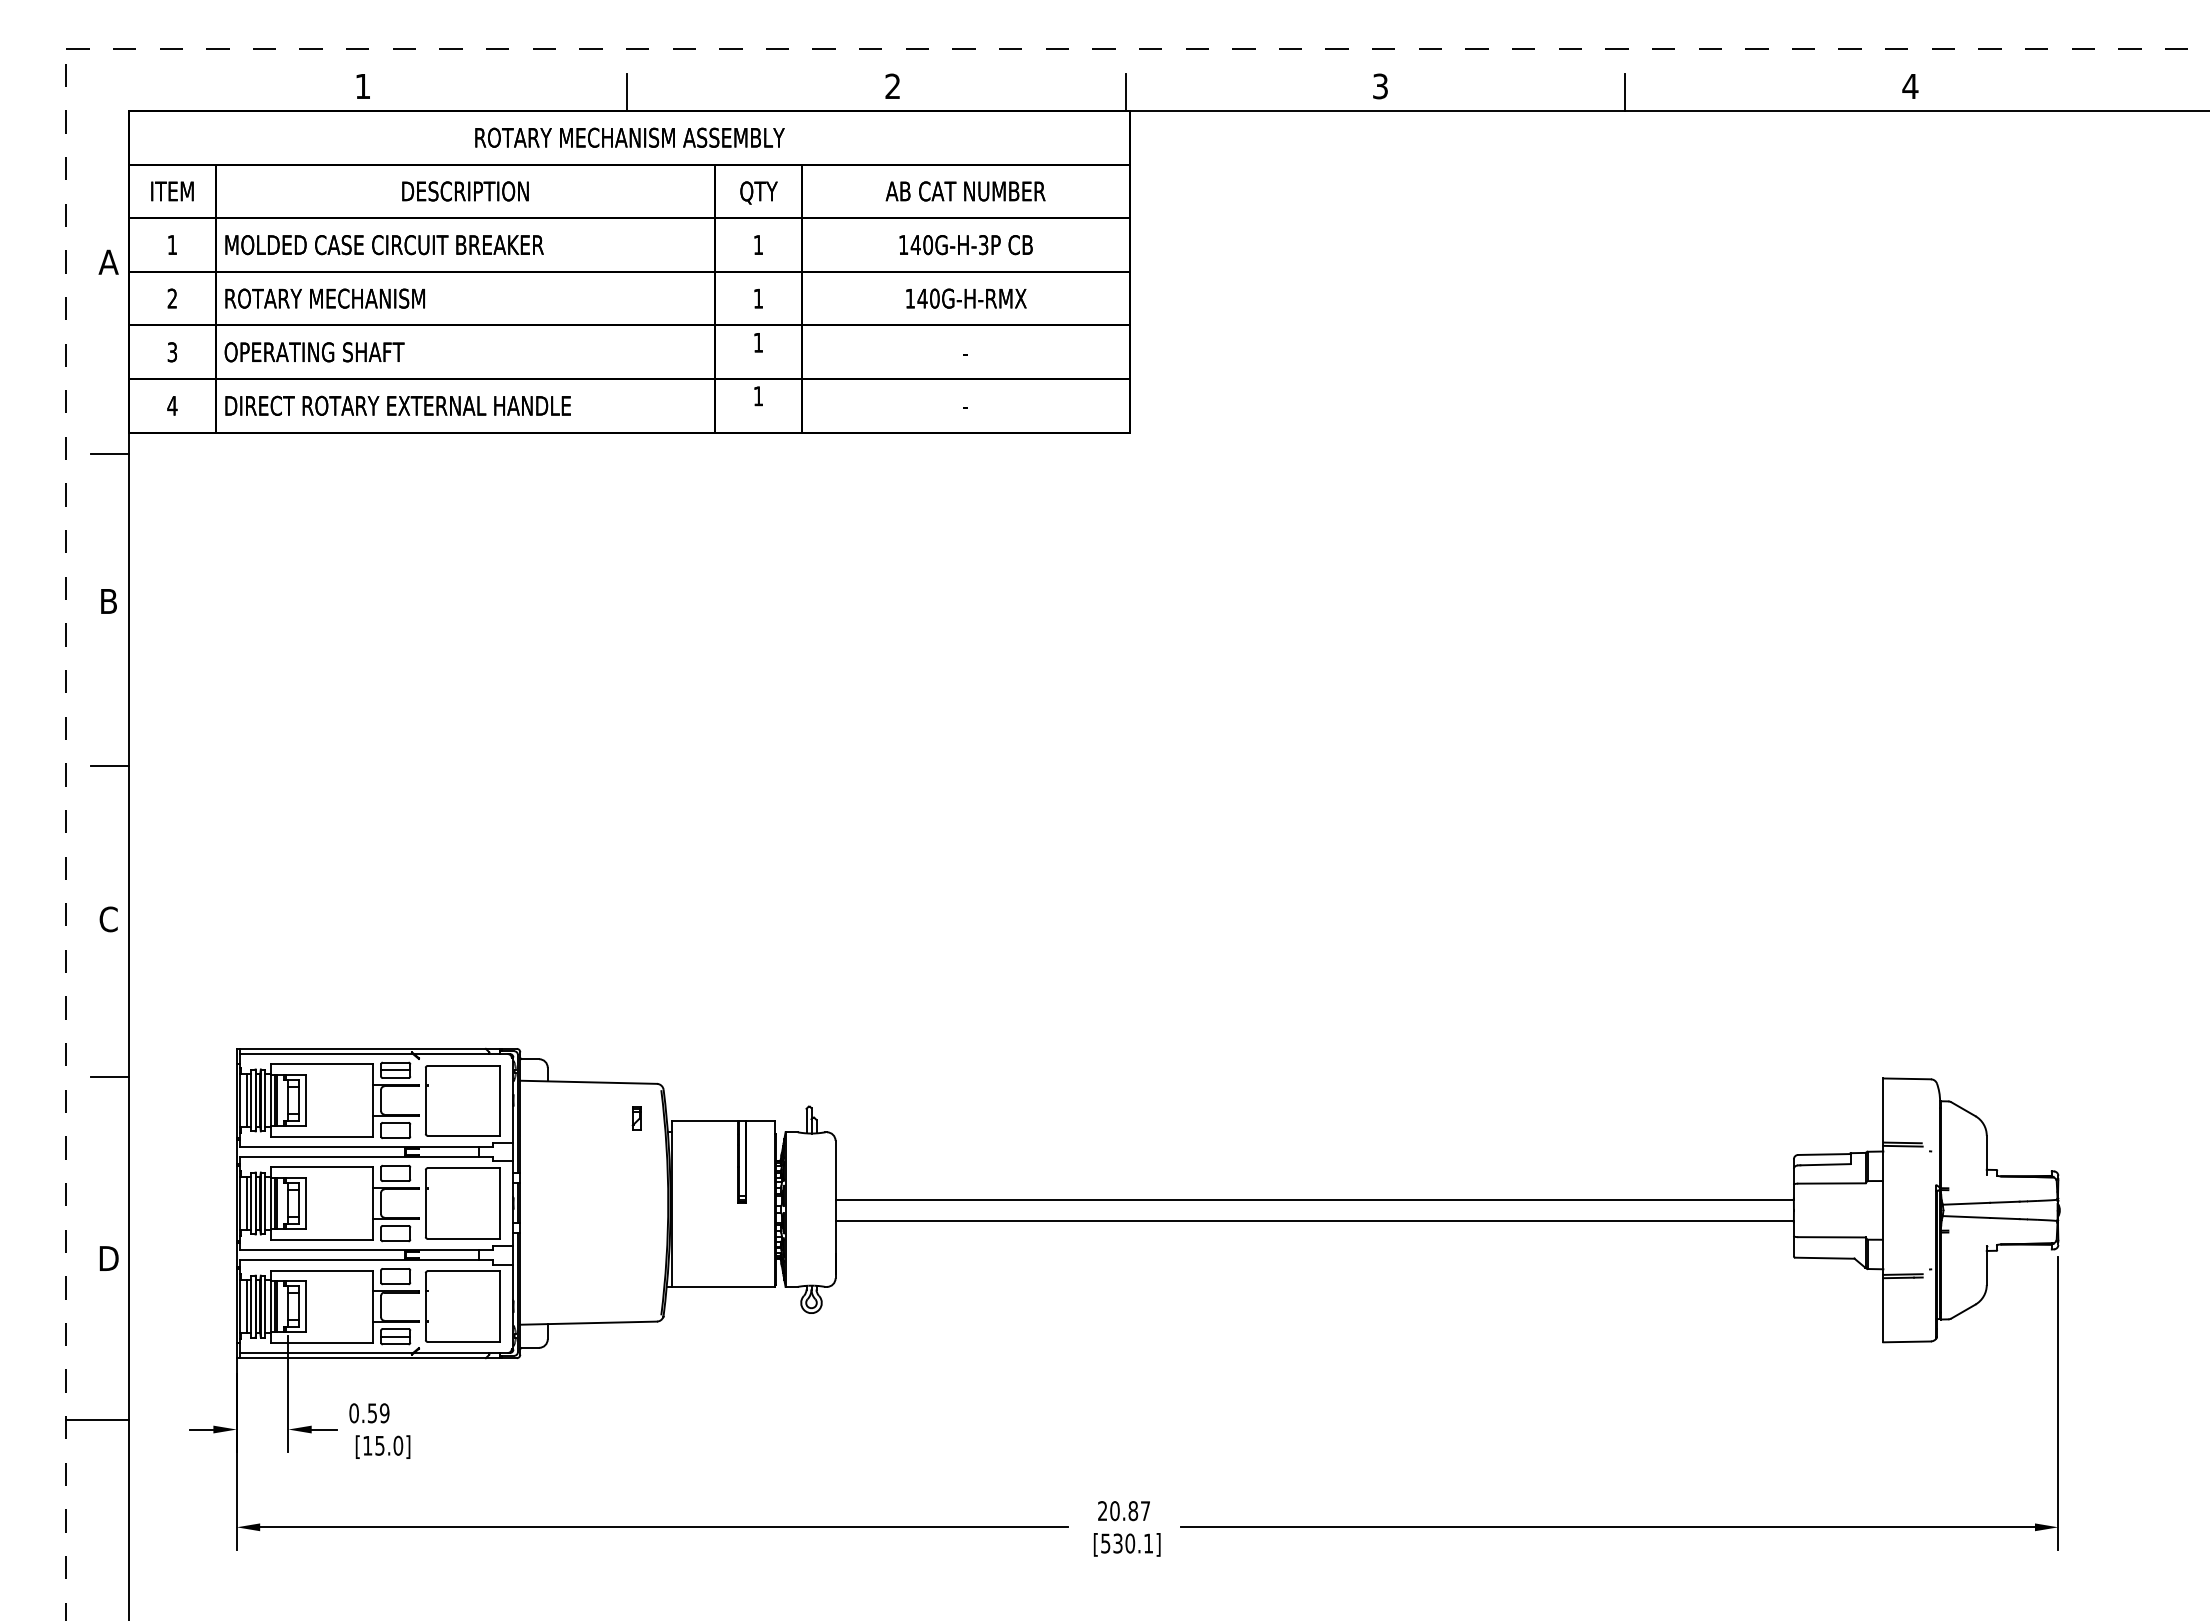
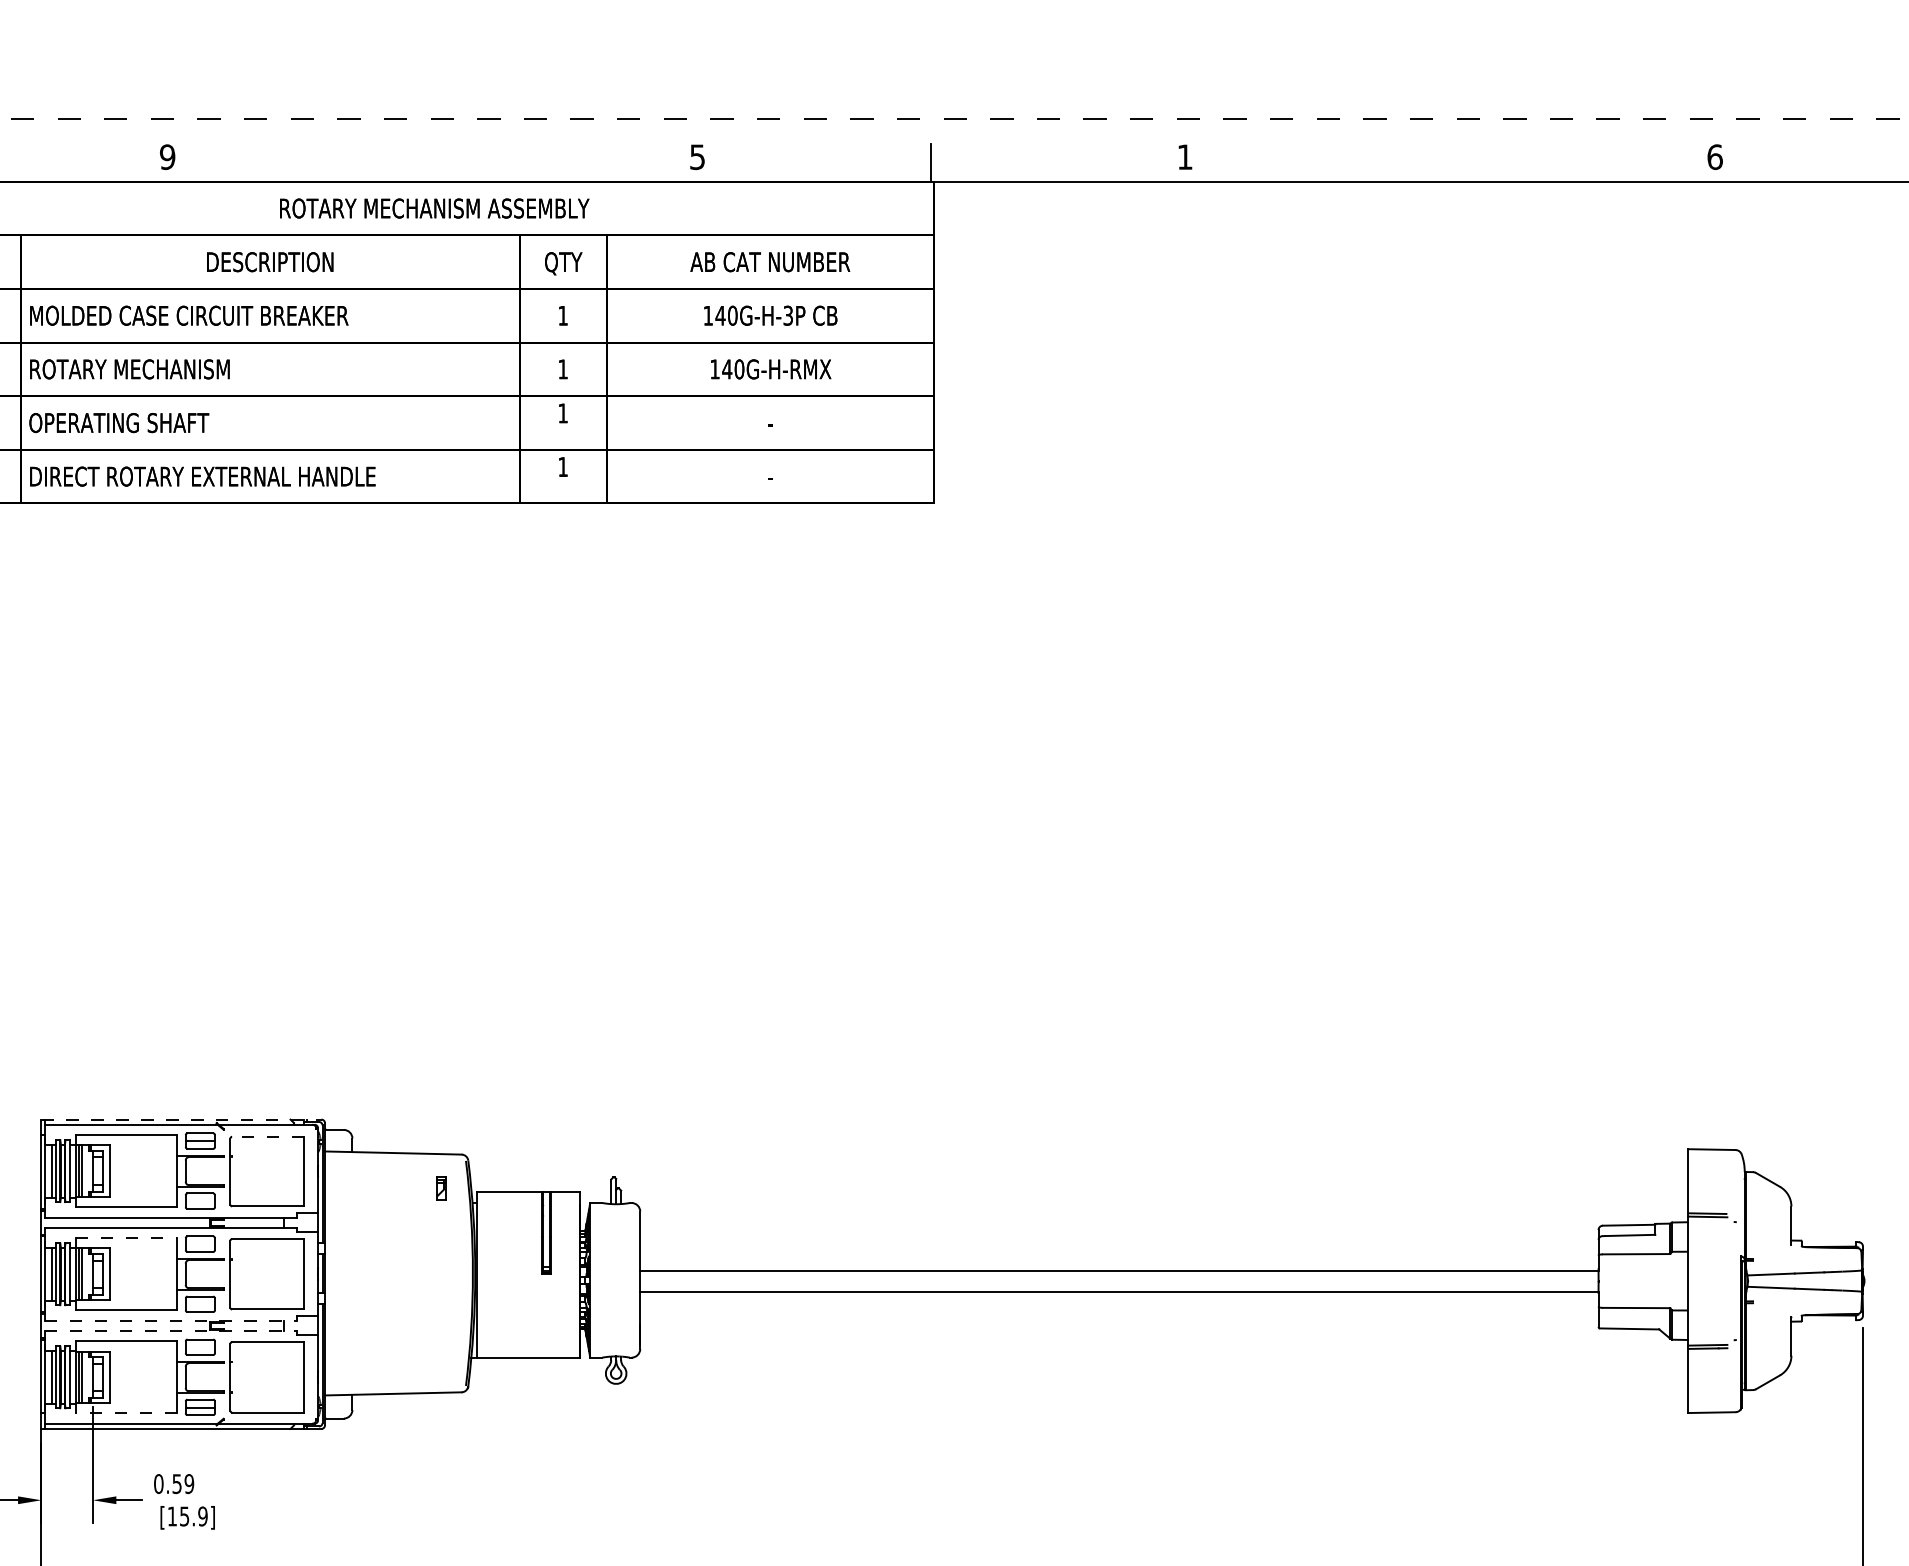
text: (362, 86) -> (167, 157), 1 -> 9
text: (892, 86) -> (697, 157), 2 -> 5
text: (1380, 86) -> (1185, 157), 3 -> 1
text: (1910, 86) -> (1715, 157), 4 -> 6
line: (627, 91) -> (432, 162), removed
line: (1624, 91) -> (1429, 162), removed
line: (377, 1048) -> (182, 1119), solid -> dashed
line: (463, 1066) -> (268, 1137), solid -> dashed
line: (321, 1167) -> (126, 1238), solid -> dashed
line: (367, 1249) -> (172, 1320), solid -> dashed
line: (367, 1260) -> (172, 1331), solid -> dashed
line: (321, 1342) -> (126, 1413), solid -> dashed
text: (397, 1445) -> (202, 1516), [15.0] -> [15.9]

